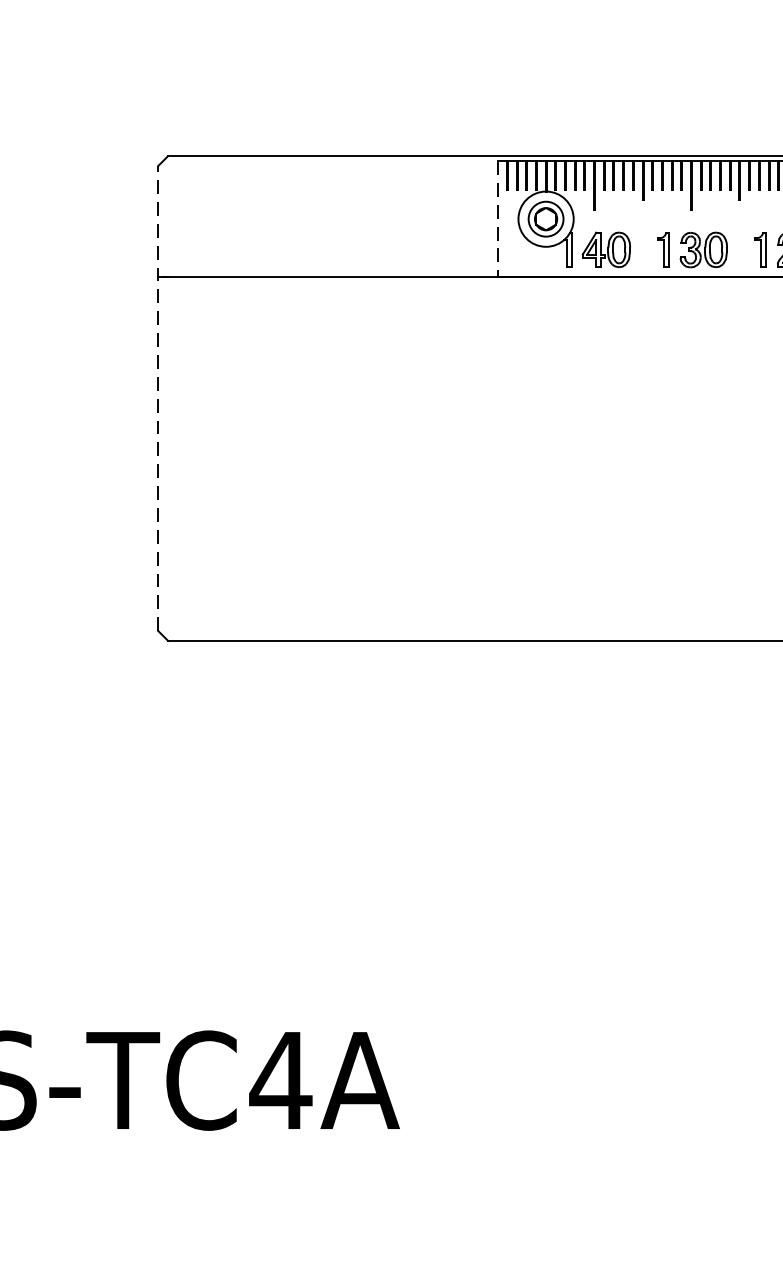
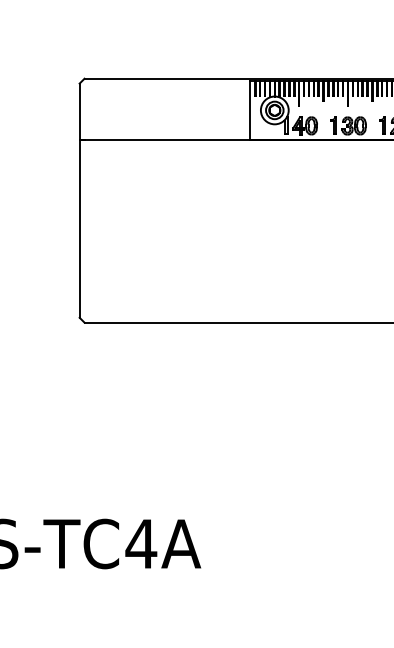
line: (497, 219) -> (250, 110), dashed -> solid
line: (158, 398) -> (79, 200), dashed -> solid

